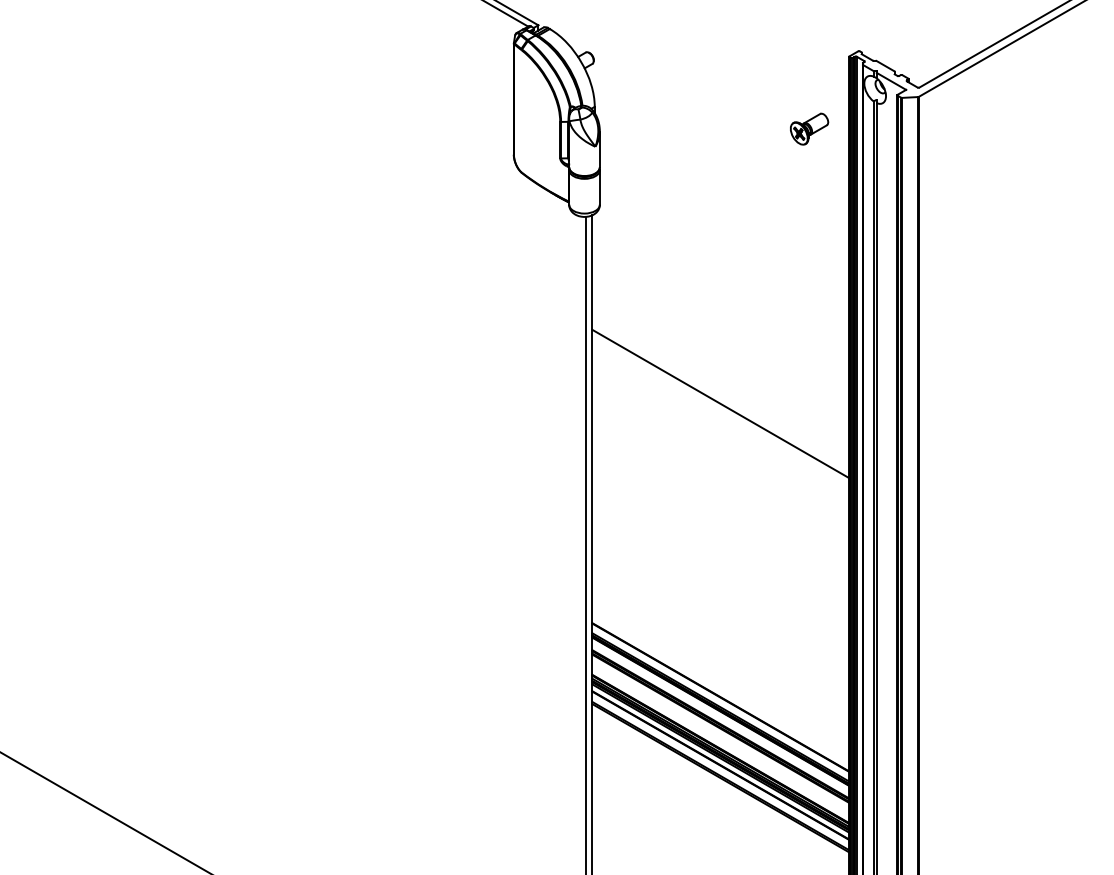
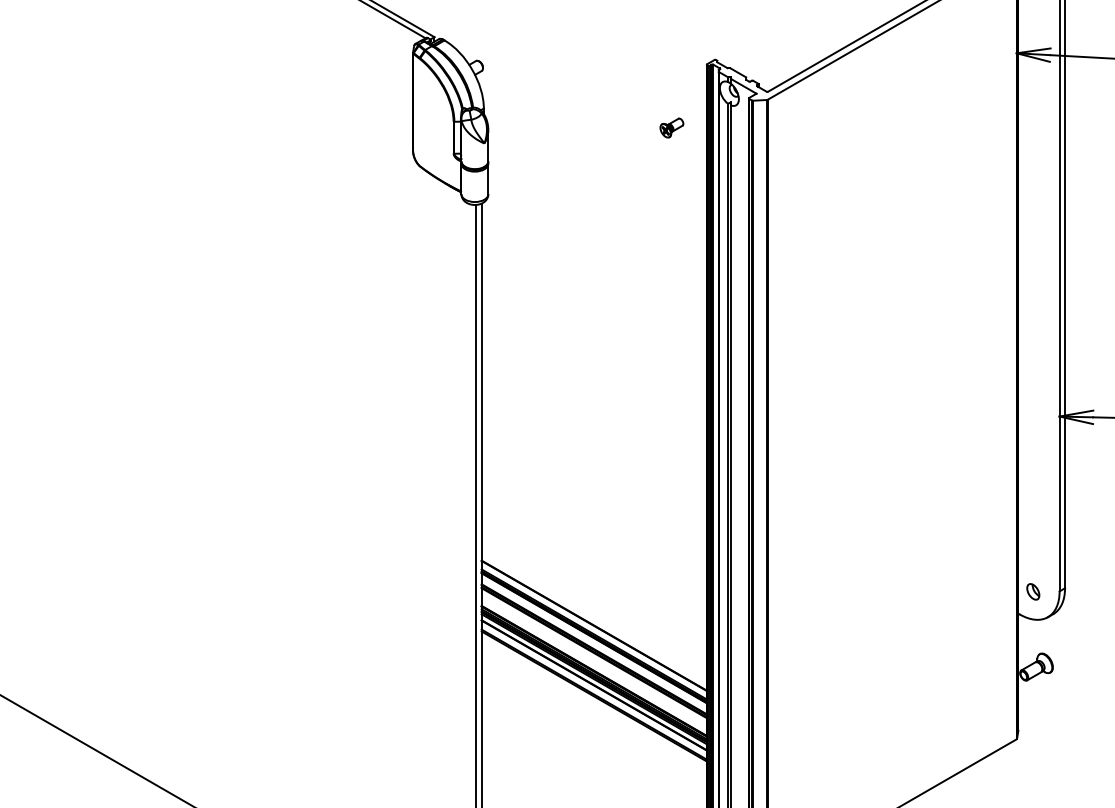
part: (809, 128) -> (671, 127), size x0.7
line: (719, 403) -> (593, 368), removed

